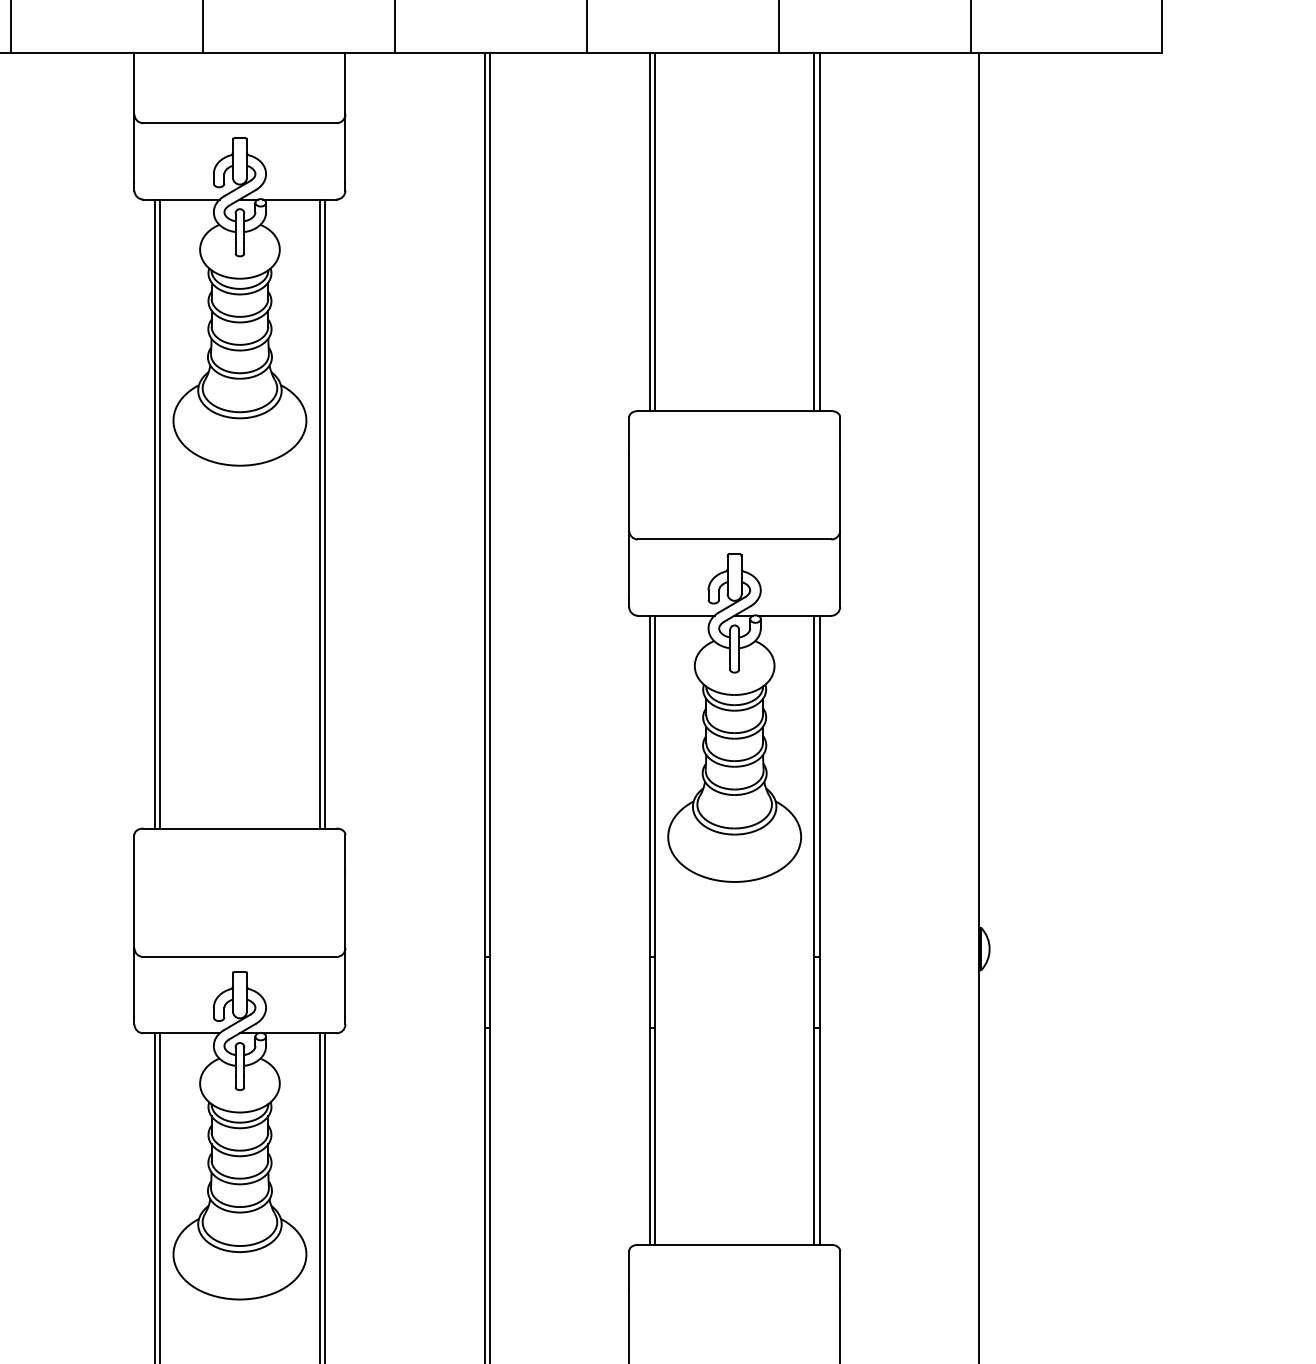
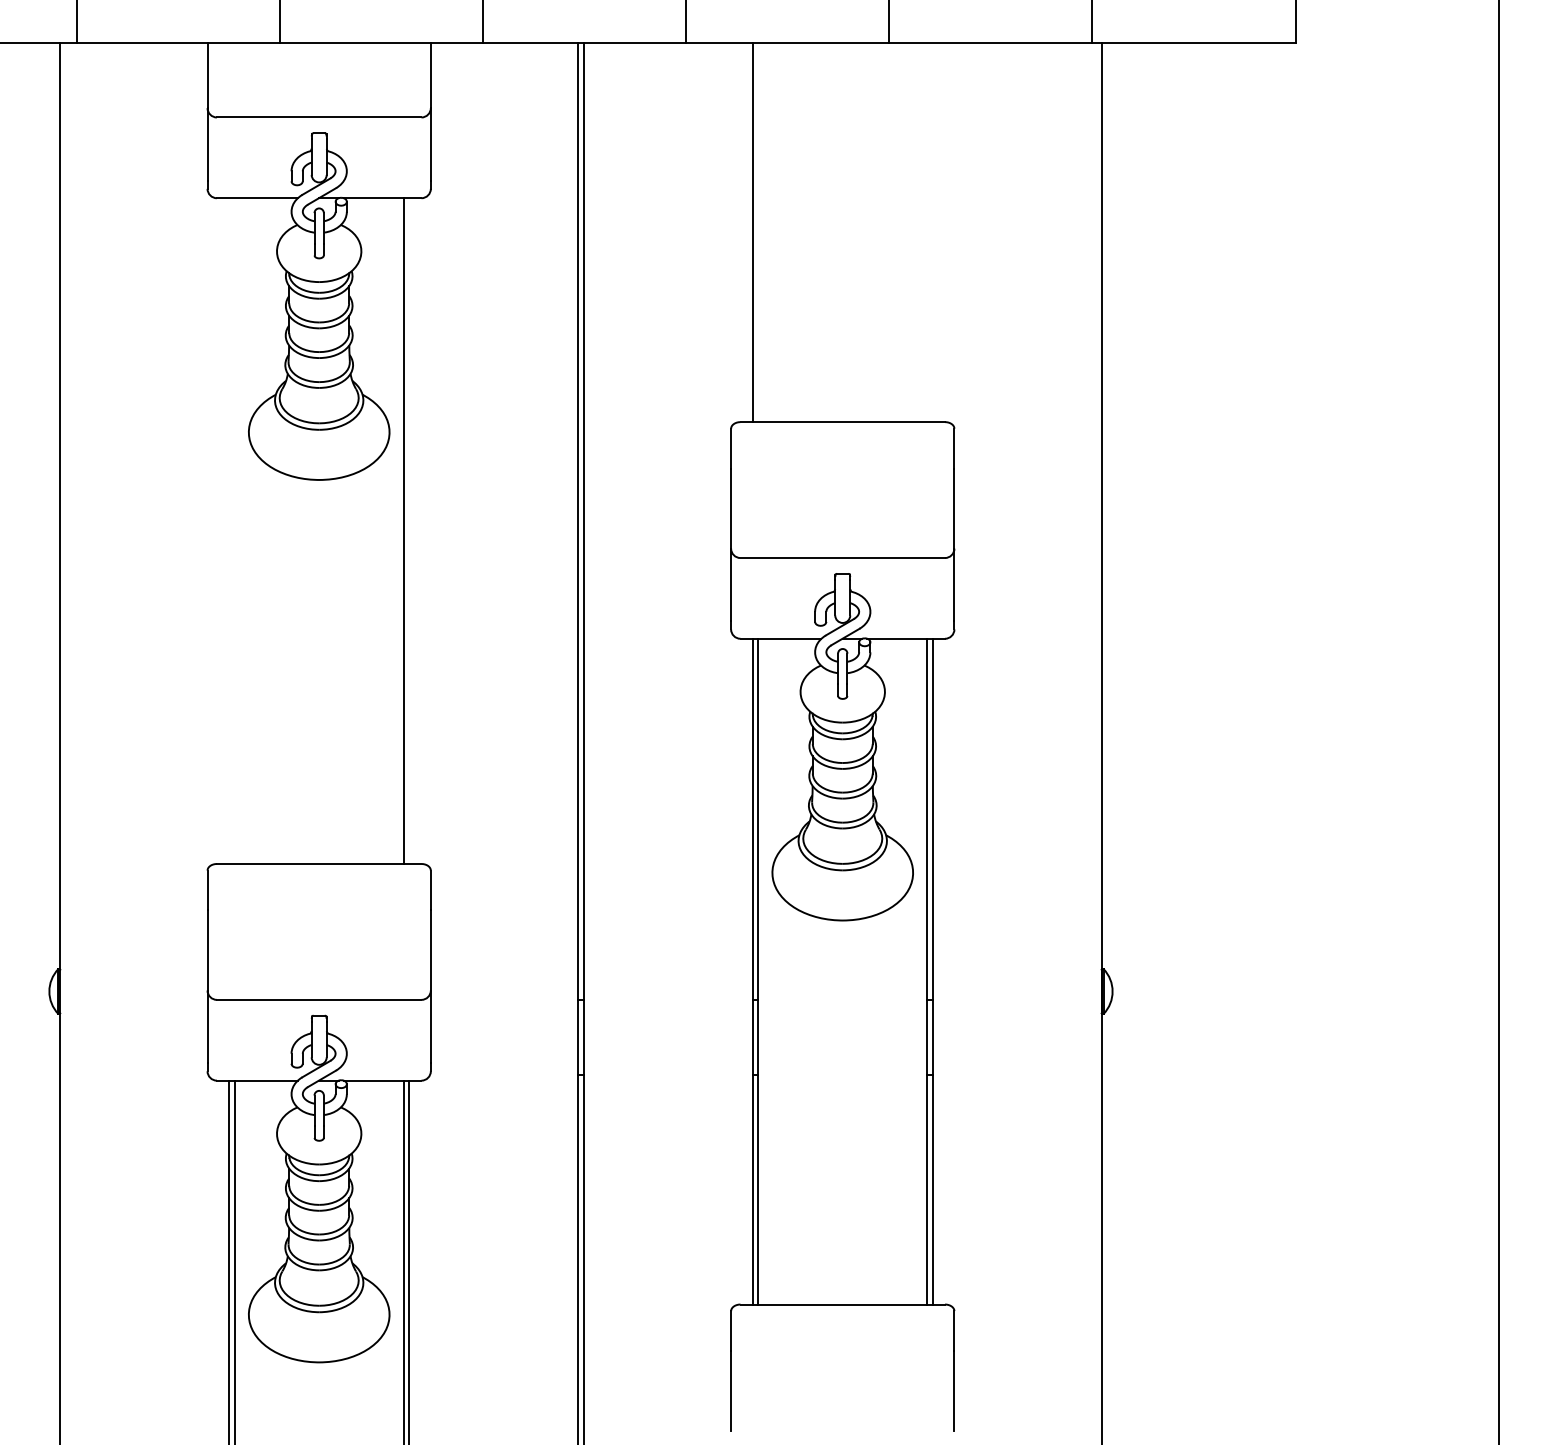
line: (655, 231) -> (758, 232), removed
line: (814, 231) -> (927, 232), removed
line: (819, 231) -> (932, 232), removed
line: (155, 513) -> (229, 530), removed
line: (159, 513) -> (234, 530), removed
line: (325, 513) -> (409, 530), removed

